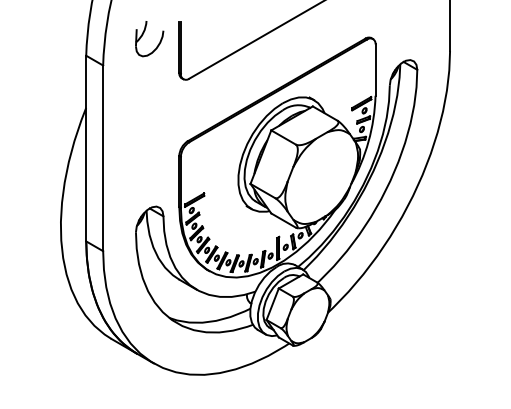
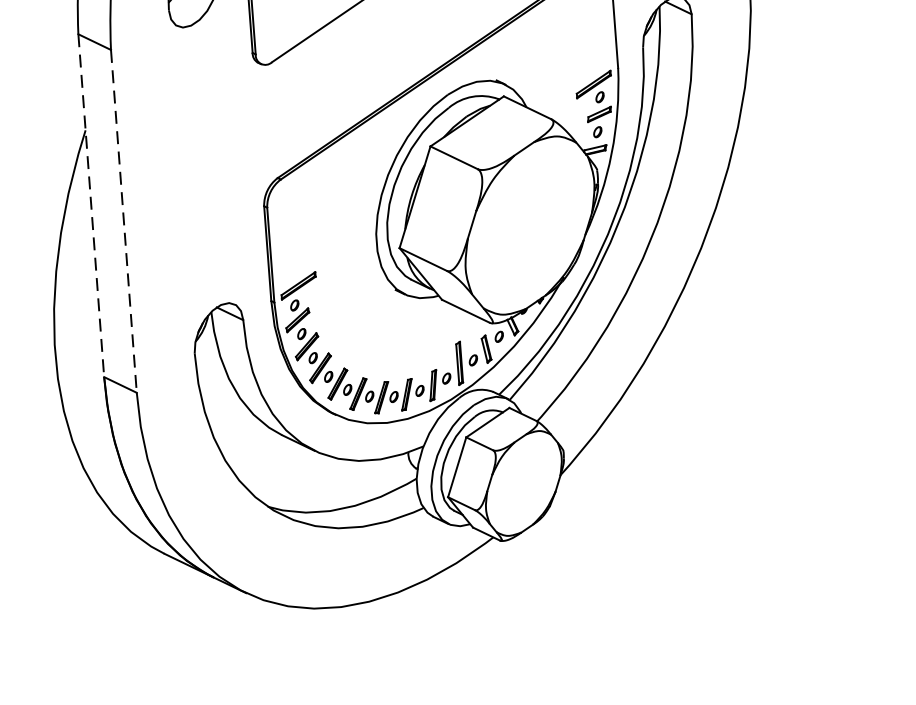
line: (86, 148) -> (91, 205), solid -> dashed
line: (103, 158) -> (124, 221), solid -> dashed

